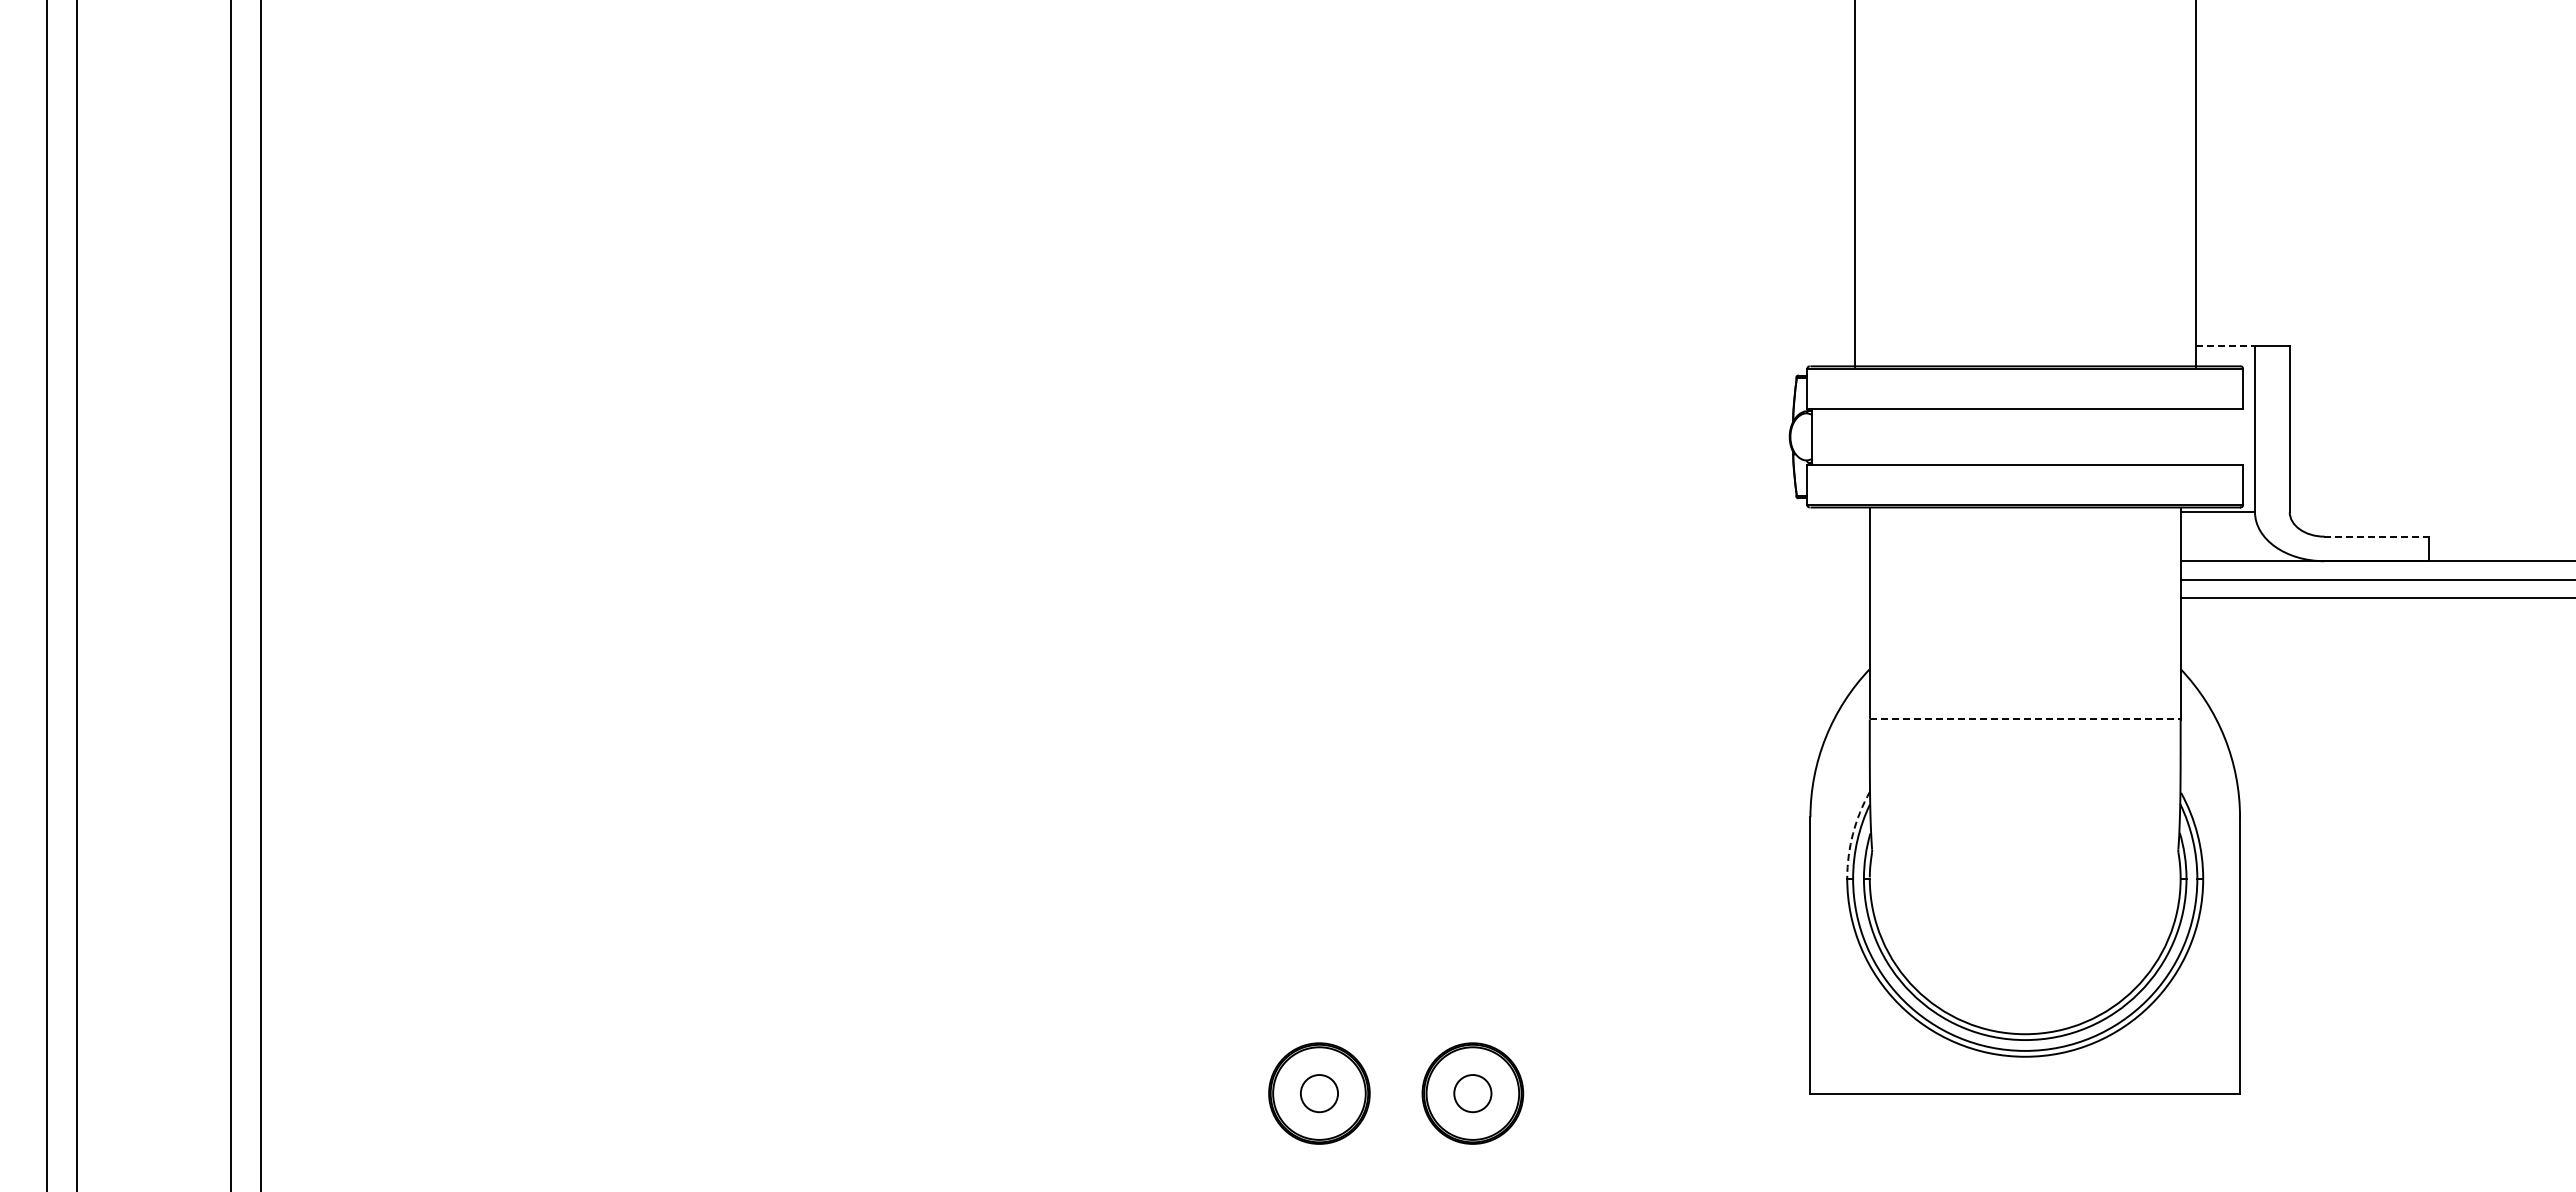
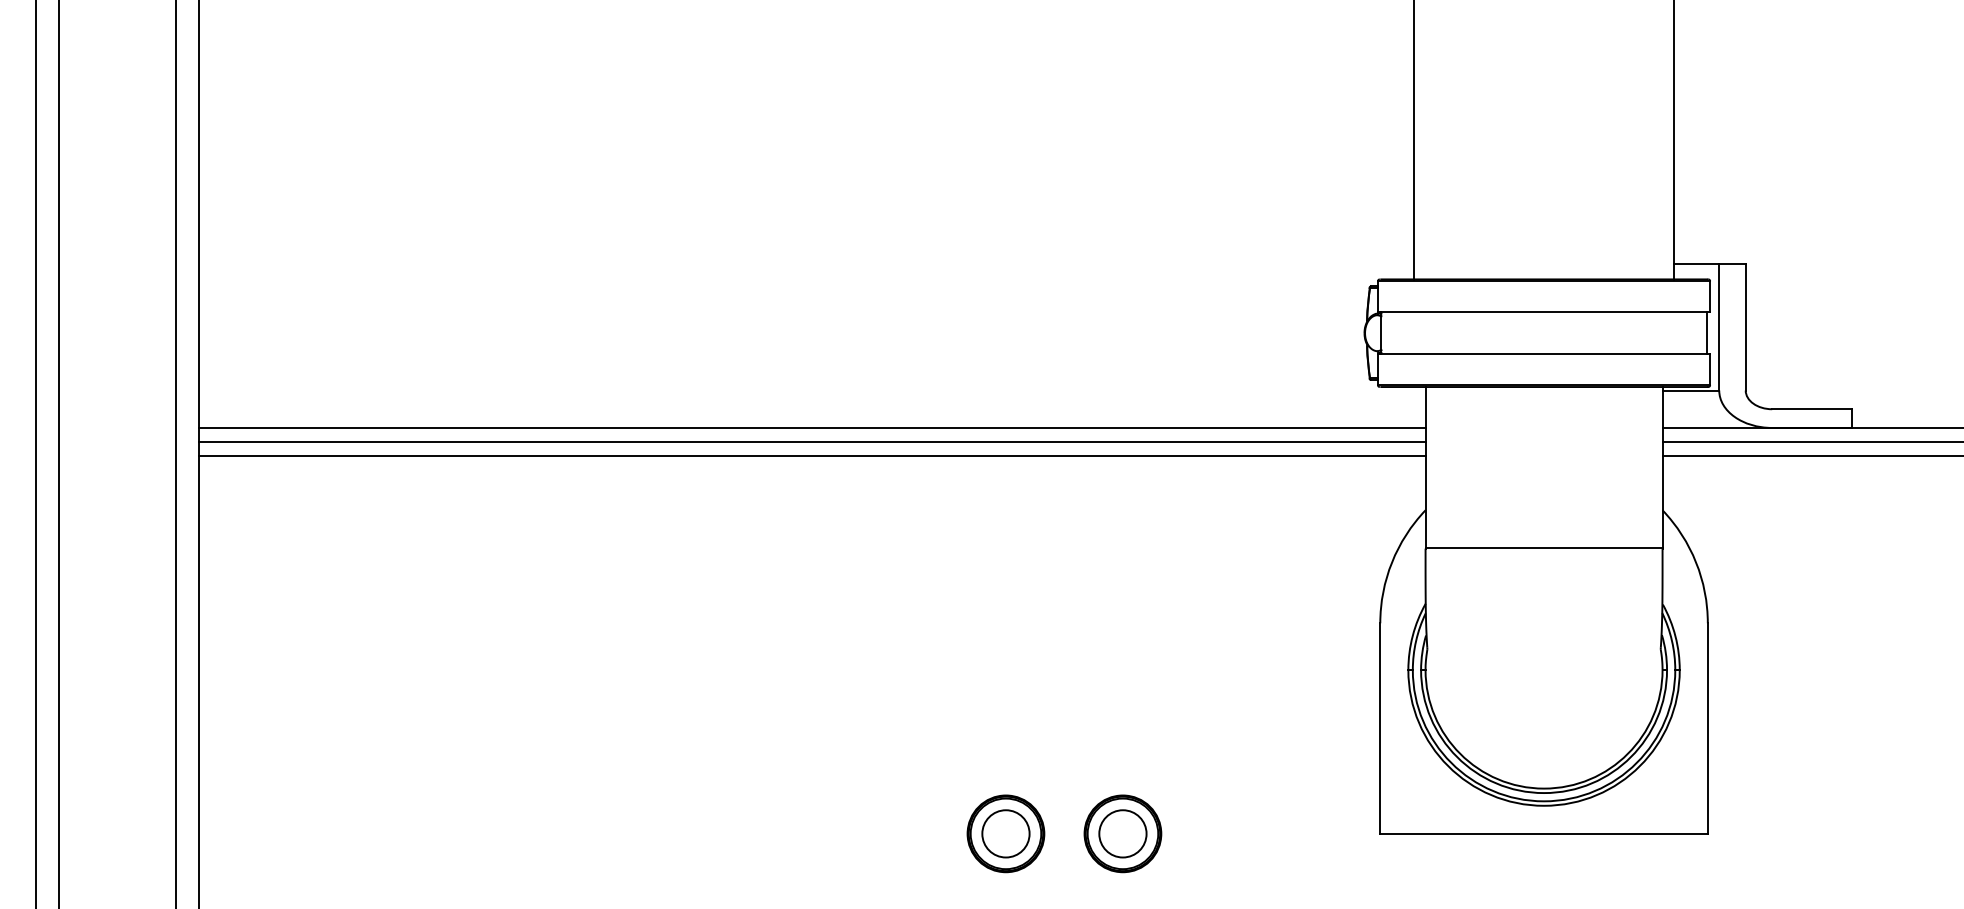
line: (2225, 346) -> (1696, 264), dashed -> solid
line: (2238, 436) -> (1706, 332), added
line: (2377, 536) -> (1812, 409), dashed -> solid
line: (1065, 561) -> (812, 428), added
line: (1065, 579) -> (812, 441), added
line: (1065, 598) -> (812, 456), added
line: (2025, 719) -> (1544, 548), dashed -> solid
arc: (1853, 833) -> (1413, 635), dashed -> solid
circle: (1319, 1093) -> (1006, 833), size x1.67
circle: (1472, 1093) -> (1122, 833), size x1.67

